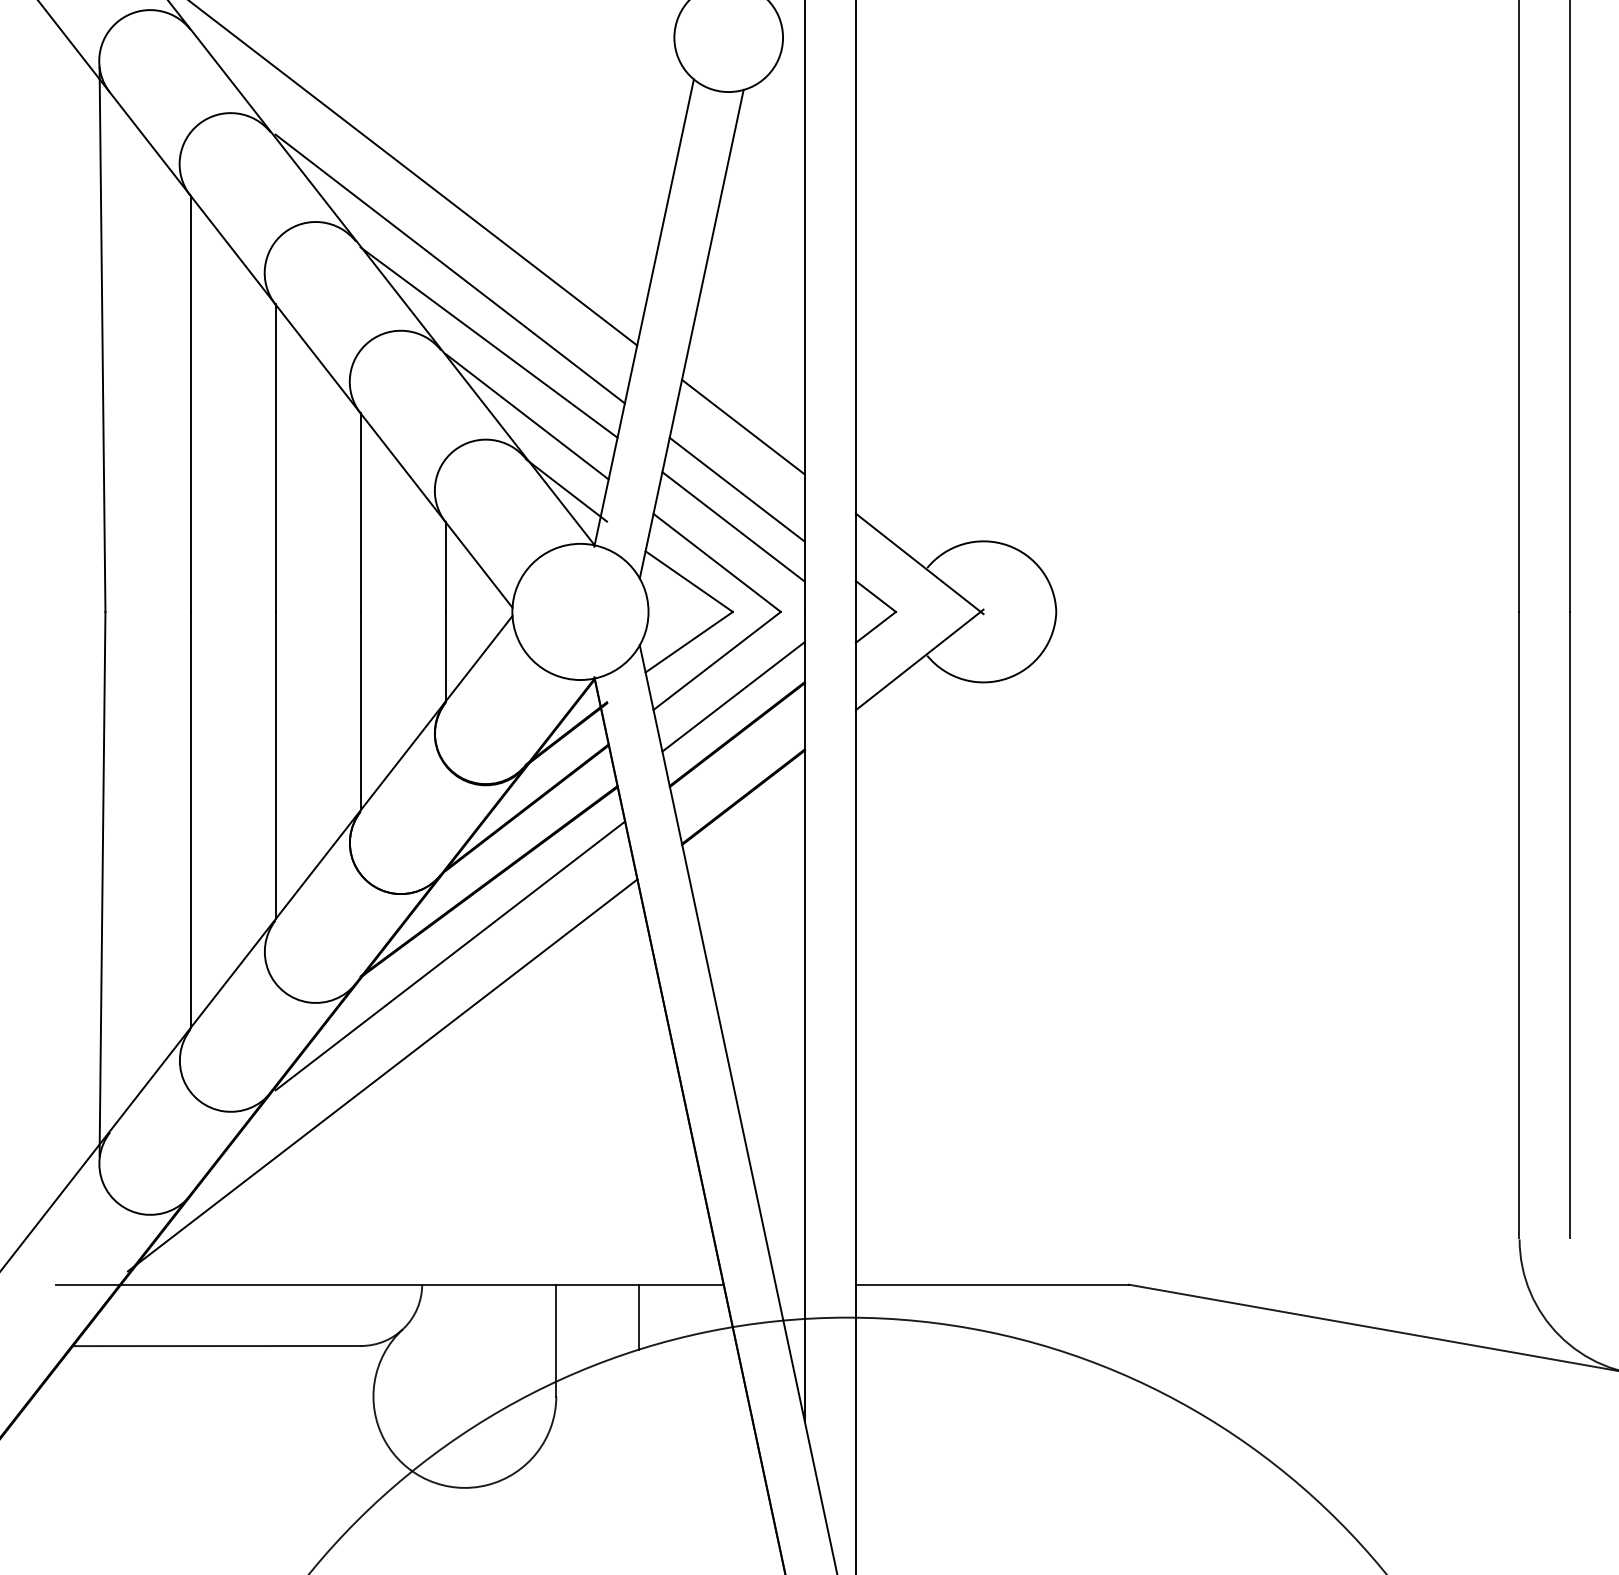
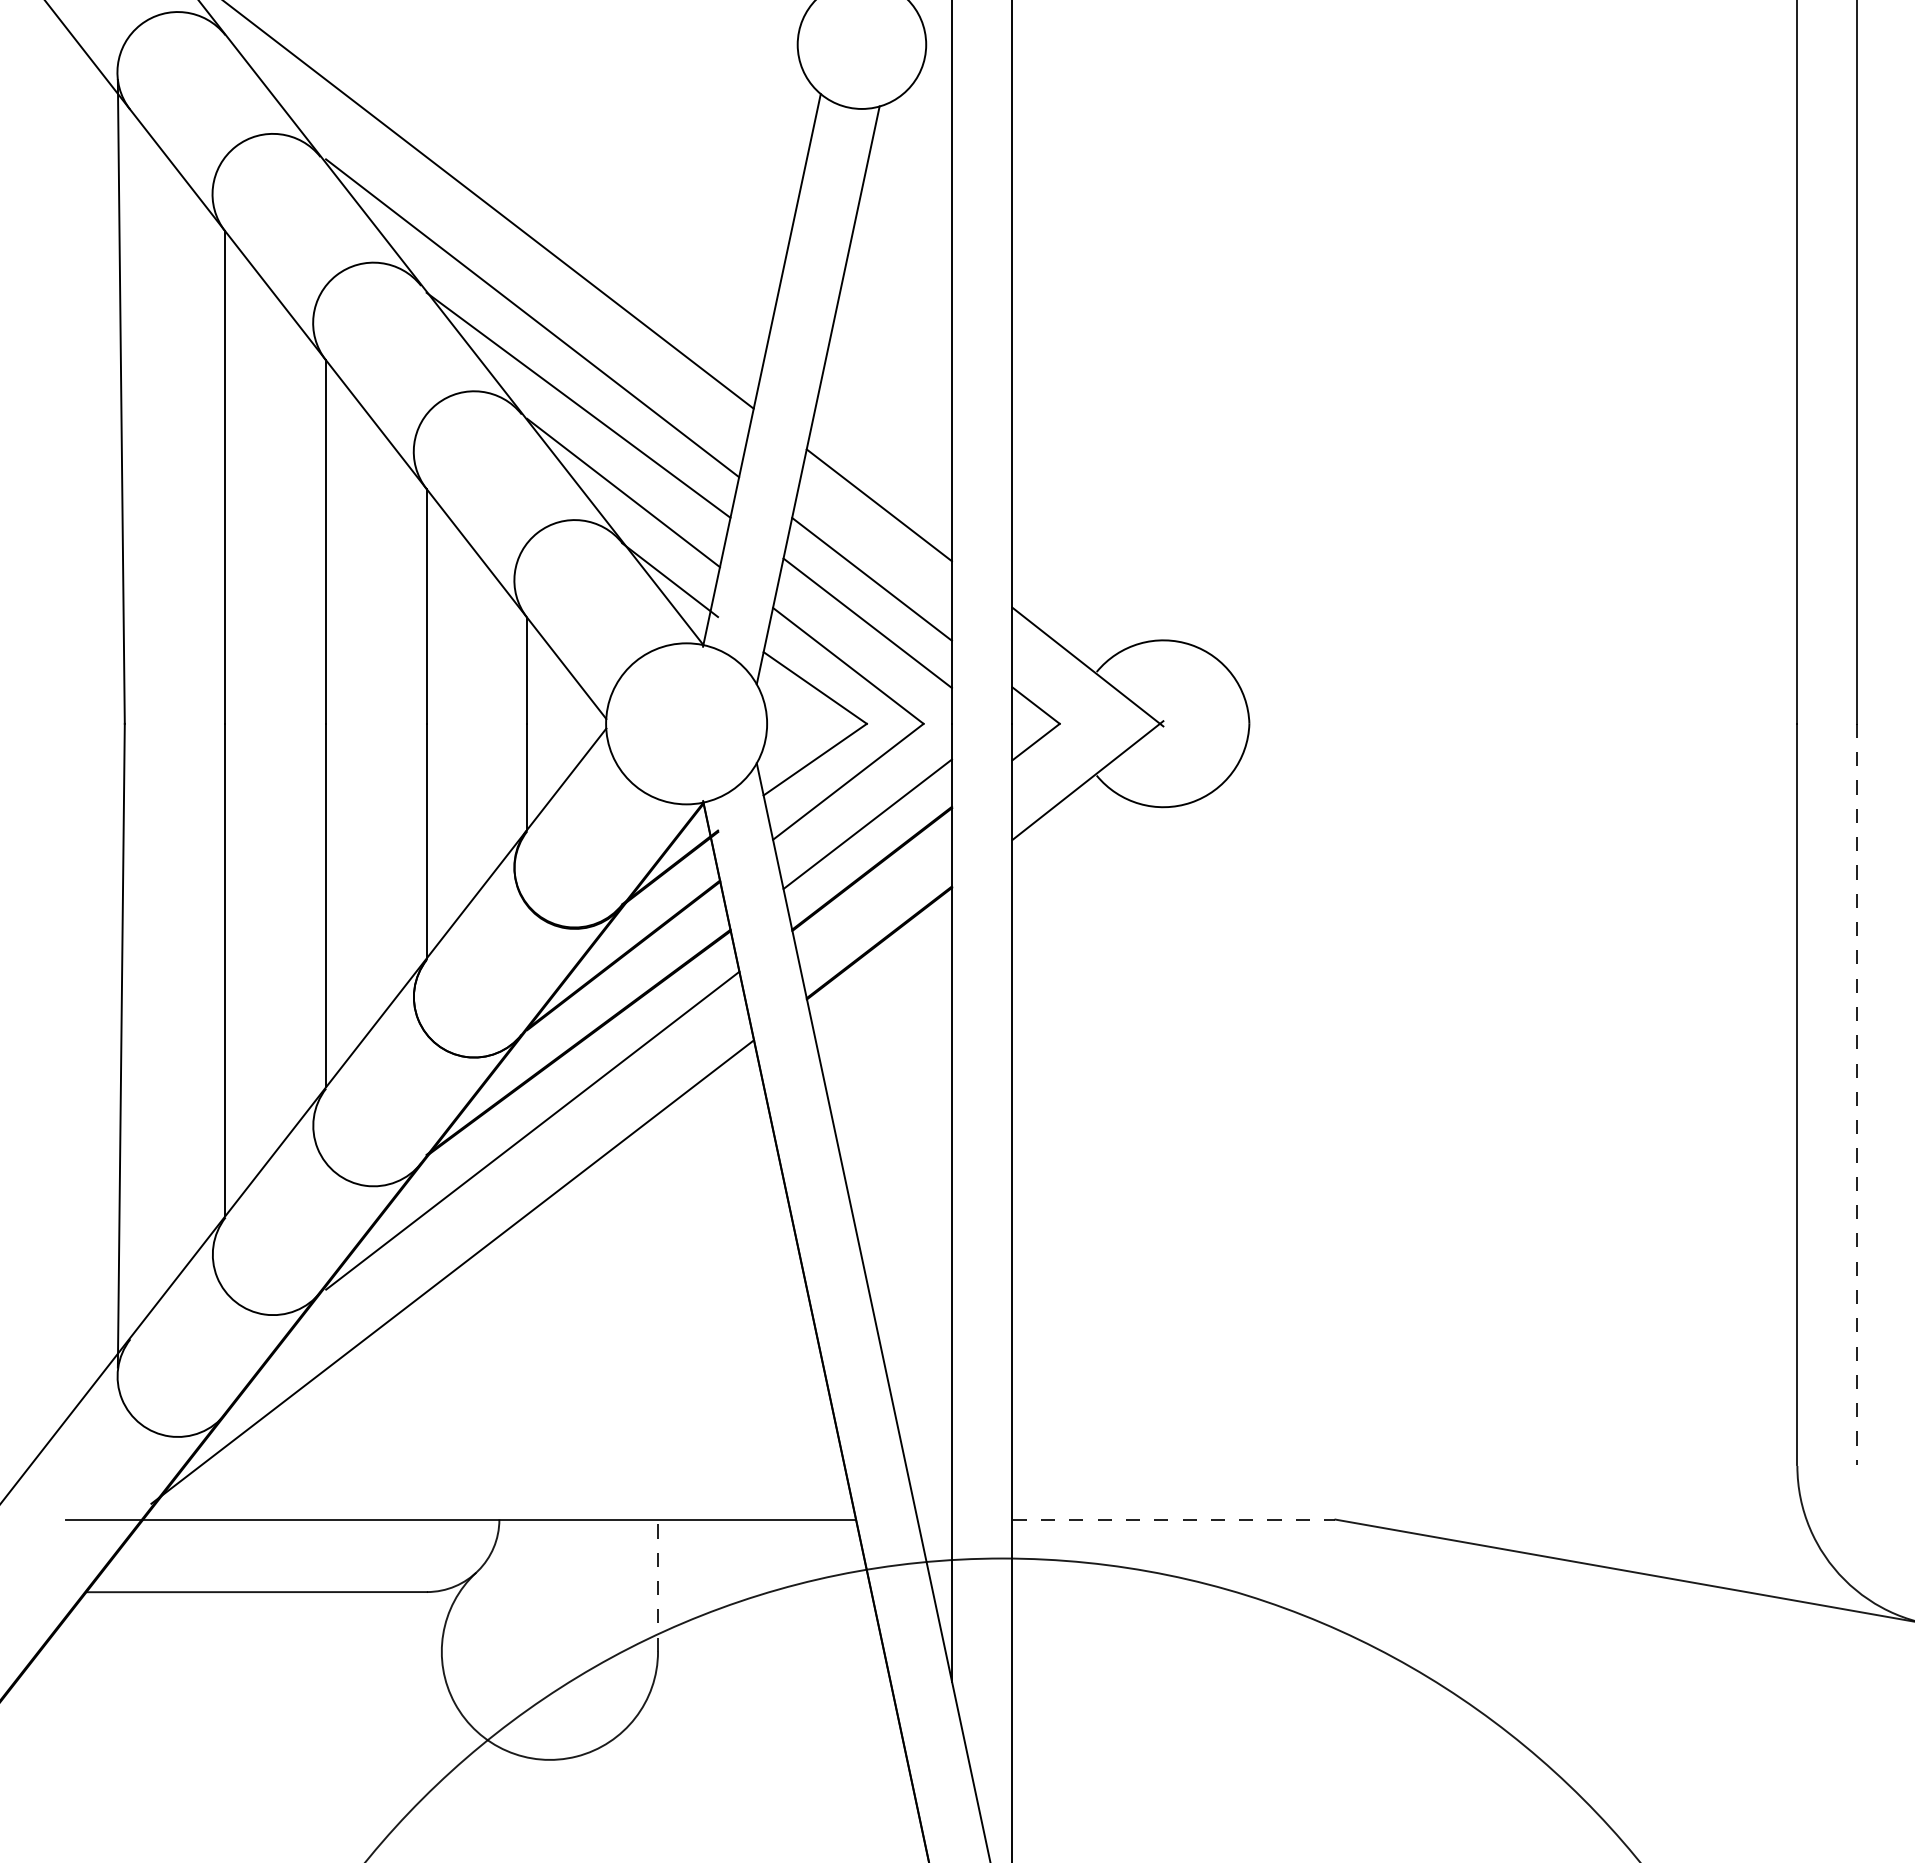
line: (1570, 925) -> (1857, 1094), solid -> dashed
line: (992, 1284) -> (1174, 1519), solid -> dashed
line: (638, 1316) -> (755, 1557), removed
line: (556, 1340) -> (658, 1585), solid -> dashed

